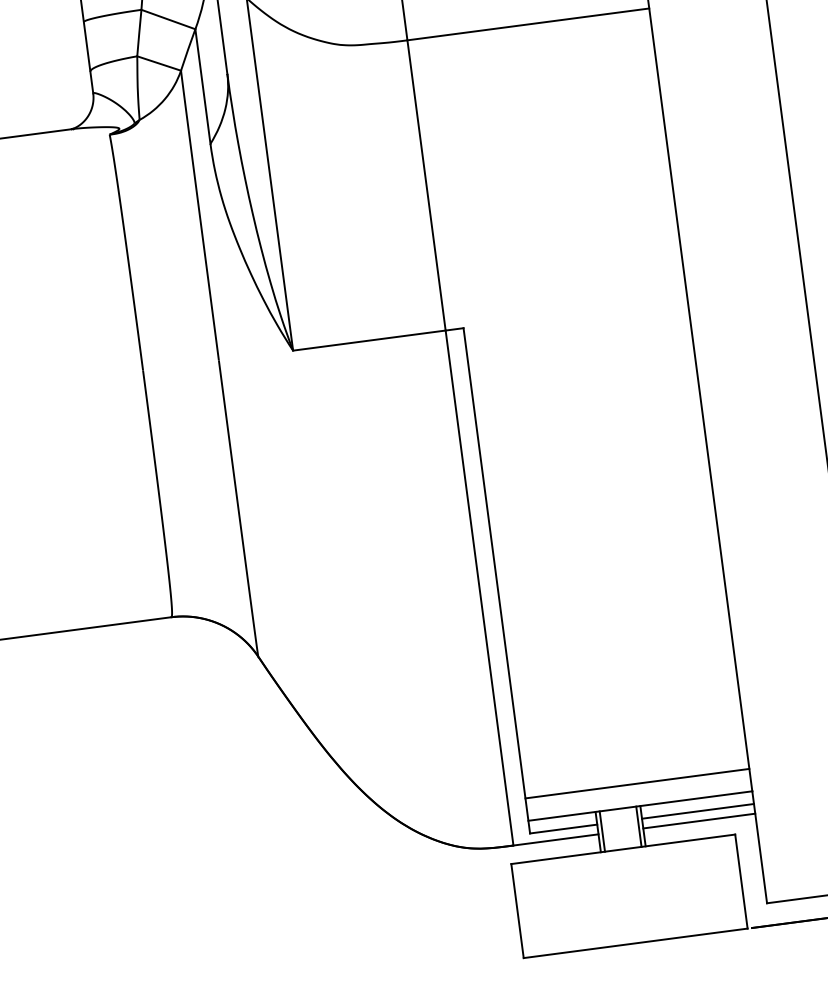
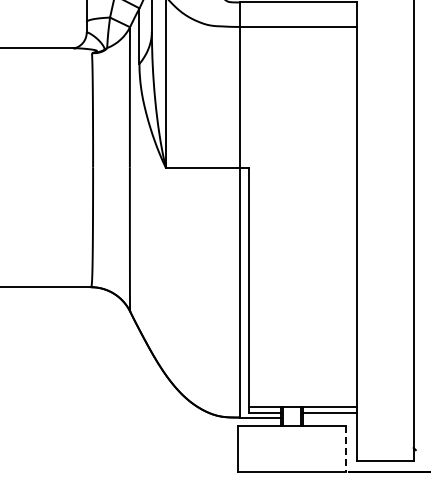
line: (636, 783) -> (302, 395), removed
line: (698, 821) -> (329, 417), removed
line: (741, 882) -> (346, 449), solid -> dashed

